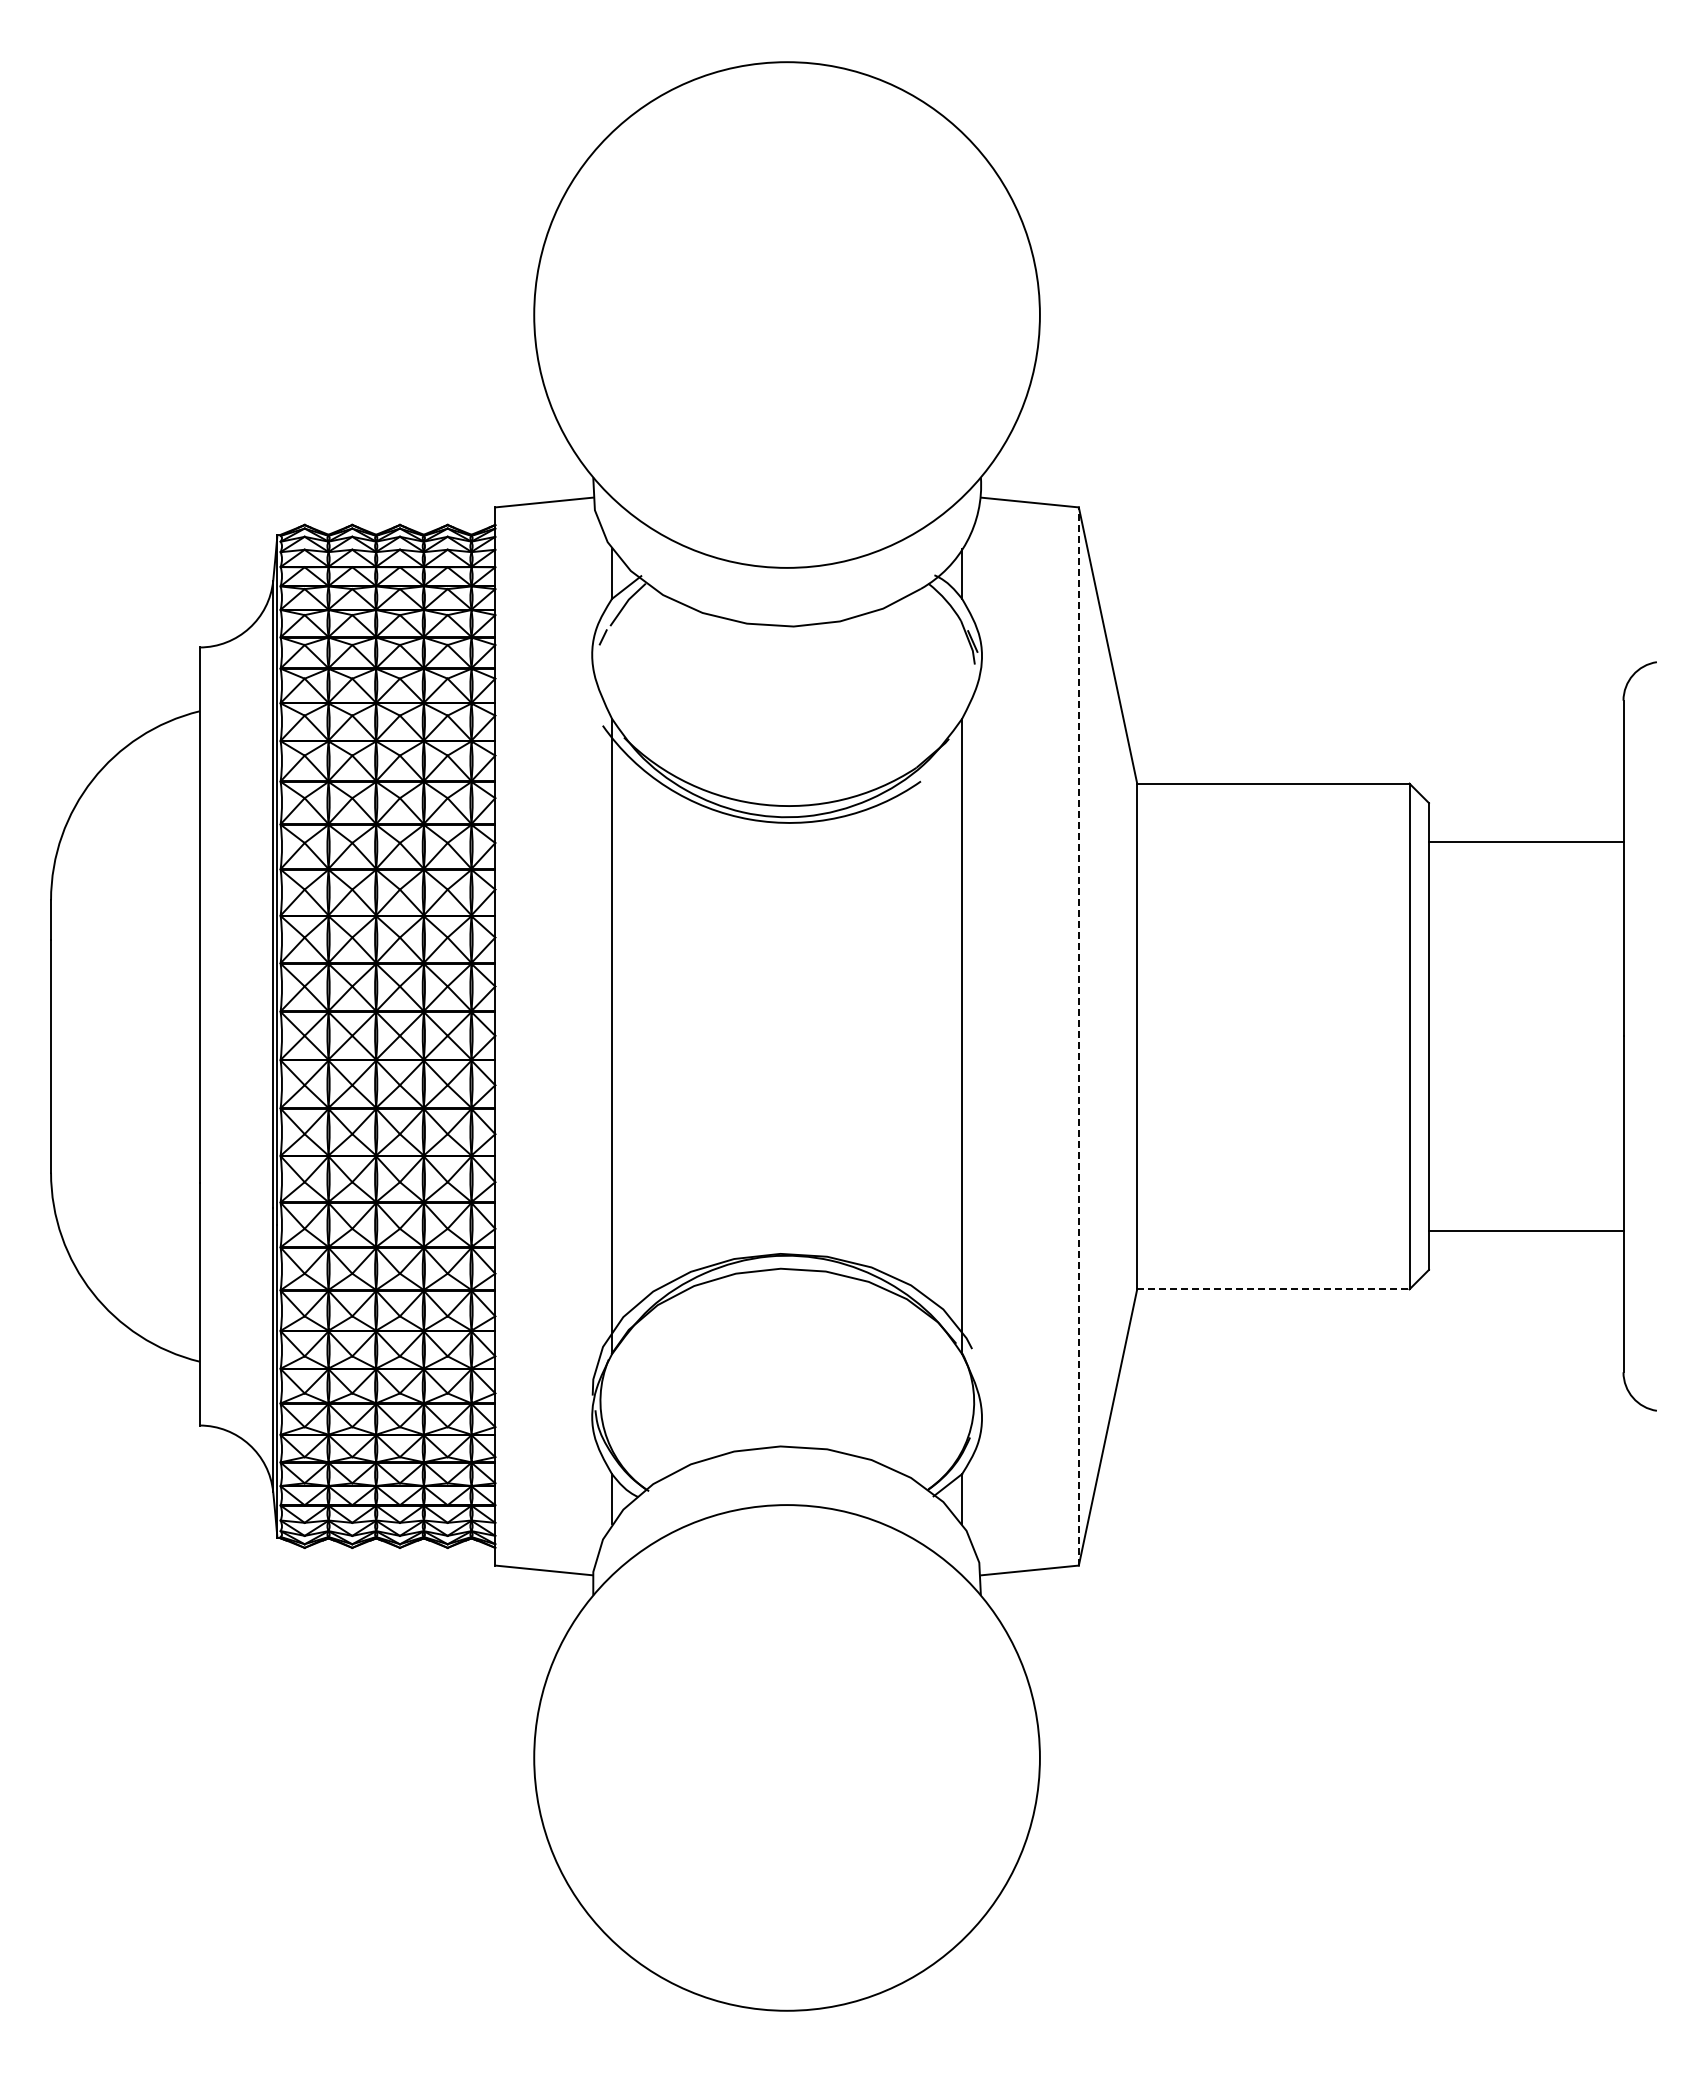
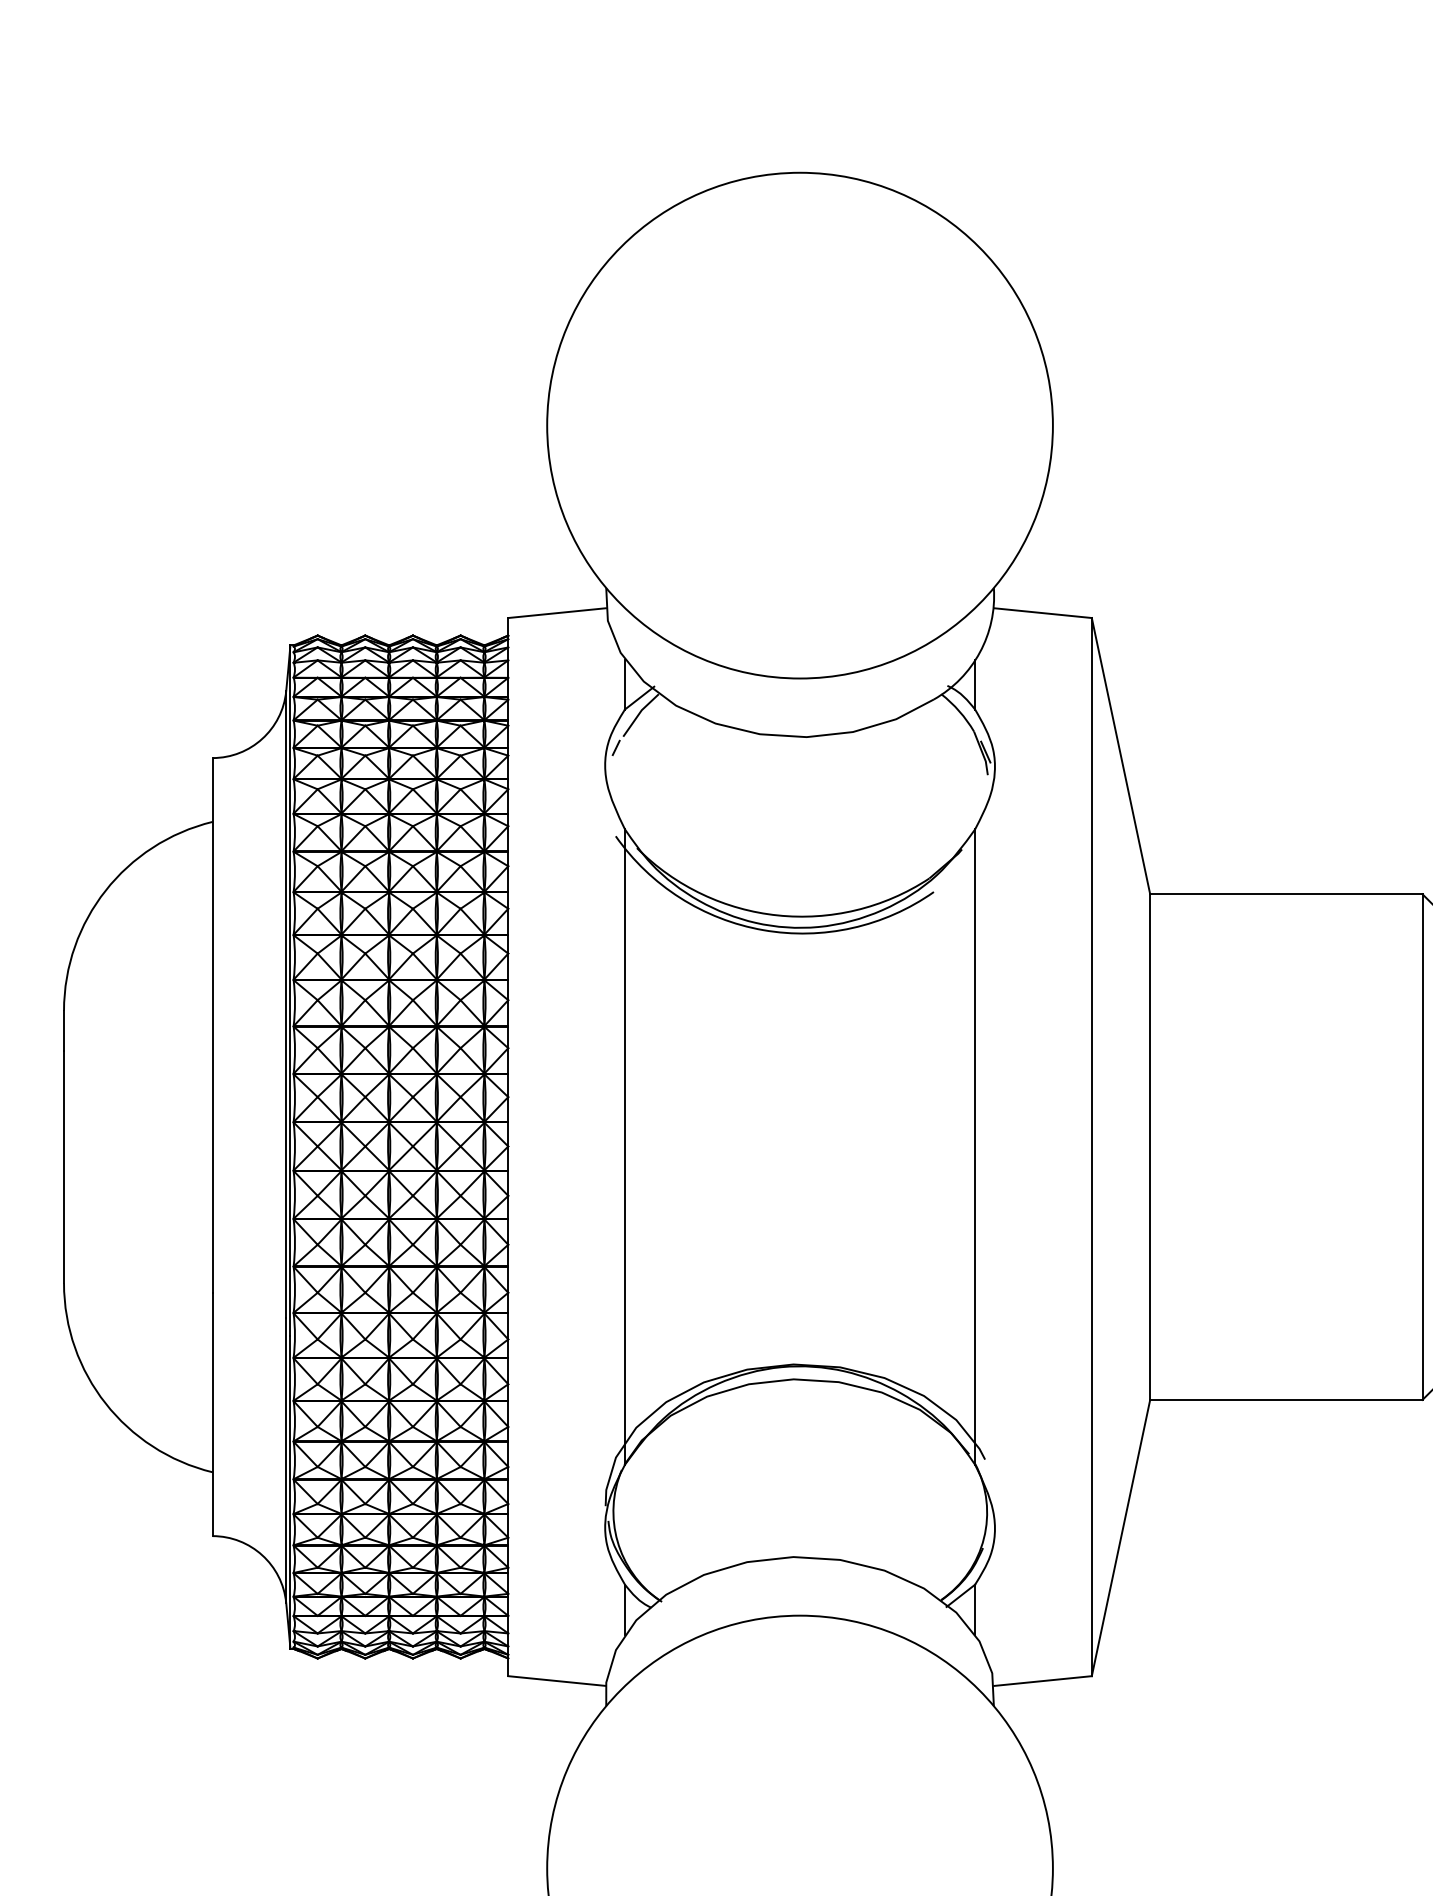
line: (1078, 1036) -> (1091, 1147), dashed -> solid
line: (1273, 1289) -> (1286, 1400), dashed -> solid

